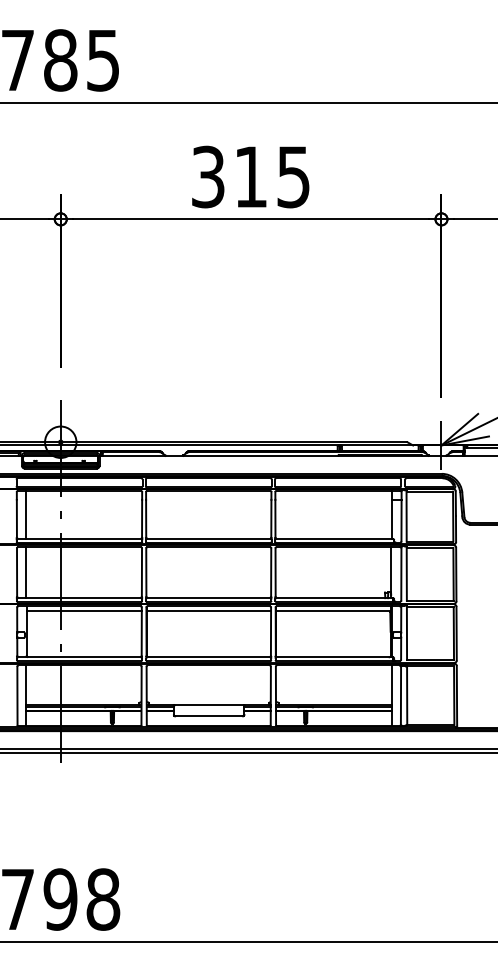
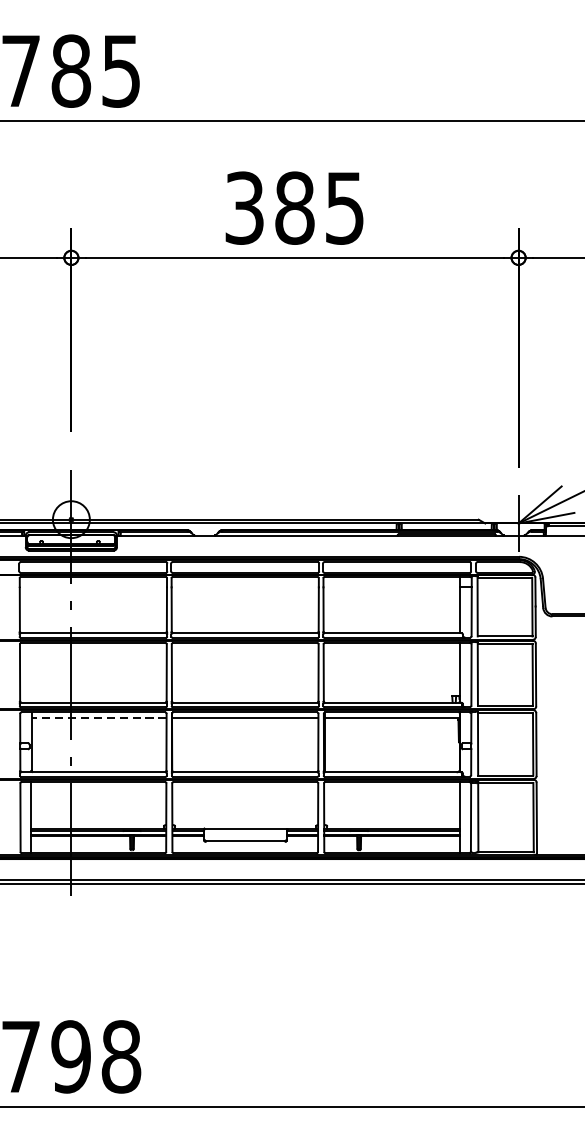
text: (250, 176) -> (294, 207), 315 -> 385
line: (26, 514) -> (31, 604), removed
line: (26, 572) -> (31, 672), removed
line: (83, 610) -> (98, 717), solid -> dashed

